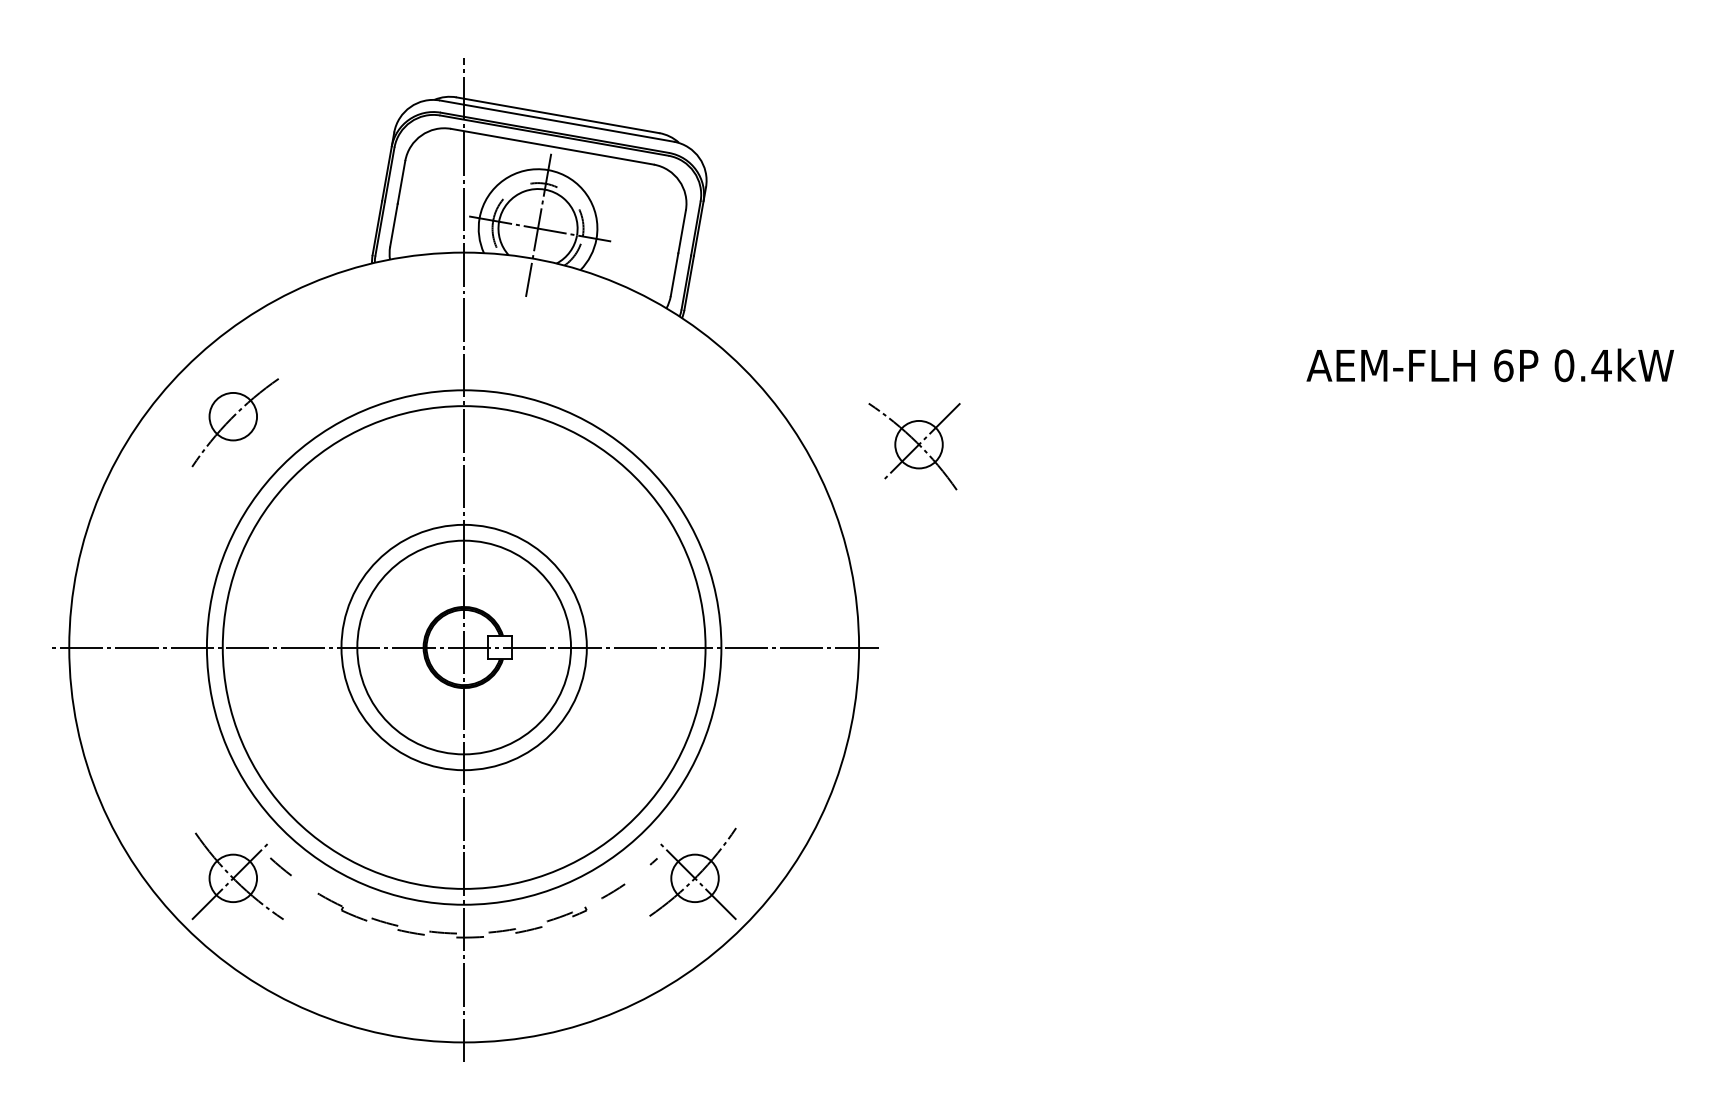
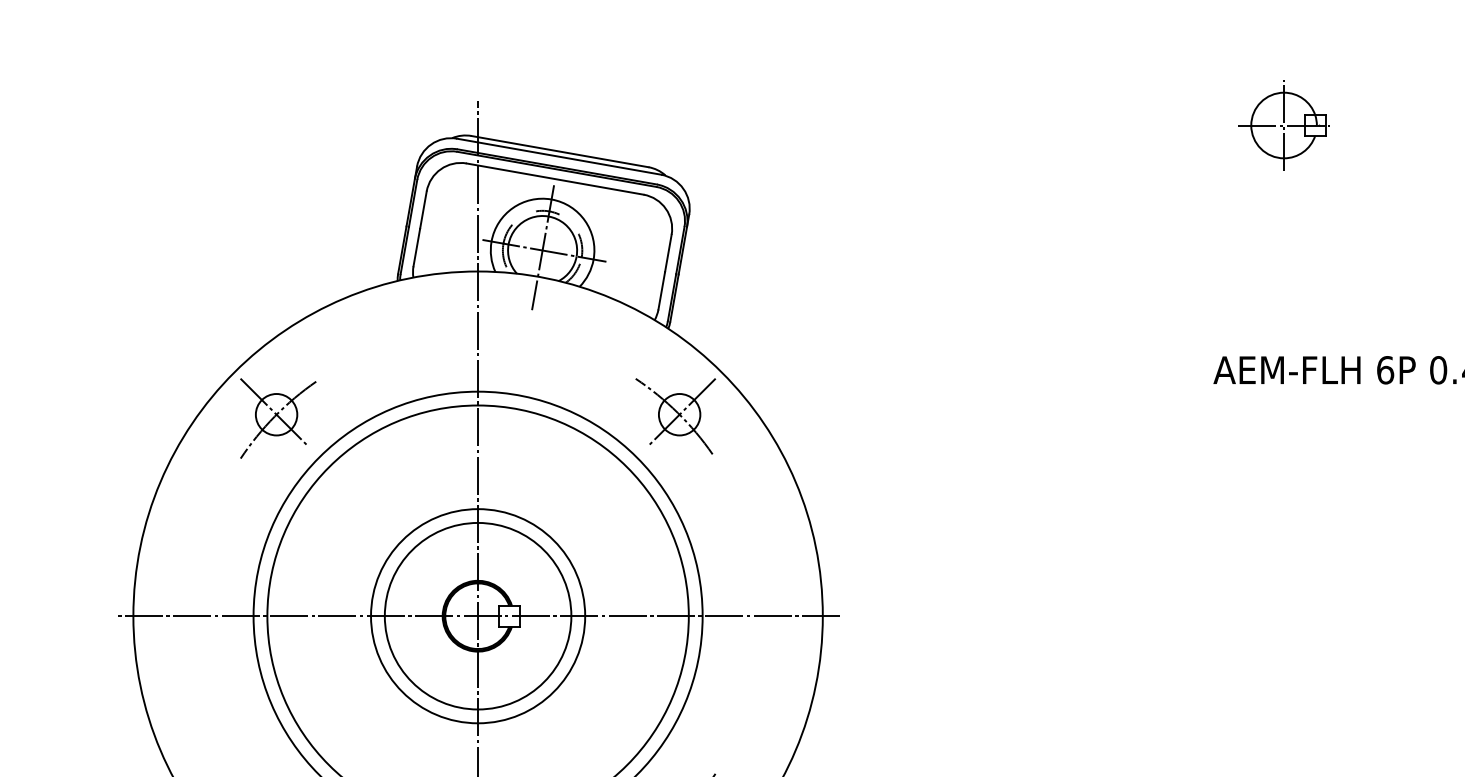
part: (1387, 85) -> (1284, 125), added
line: (230, 413) -> (274, 411), added
part: (914, 446) -> (675, 416), moved

